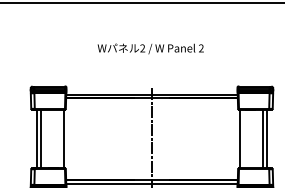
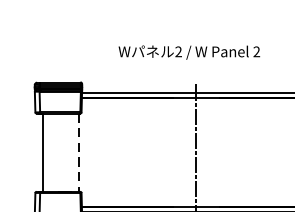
text: (150, 48) -> (188, 51), moved
line: (40, 138) -> (47, 151), removed
line: (63, 139) -> (78, 153), solid -> dashed

